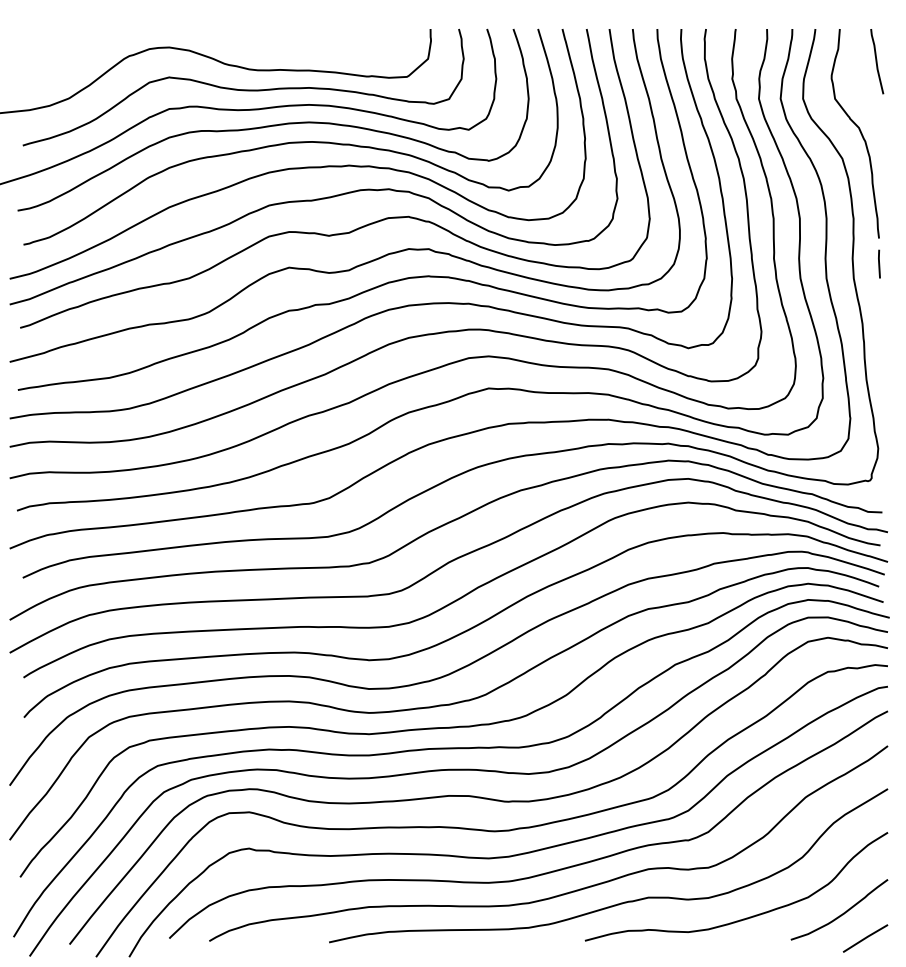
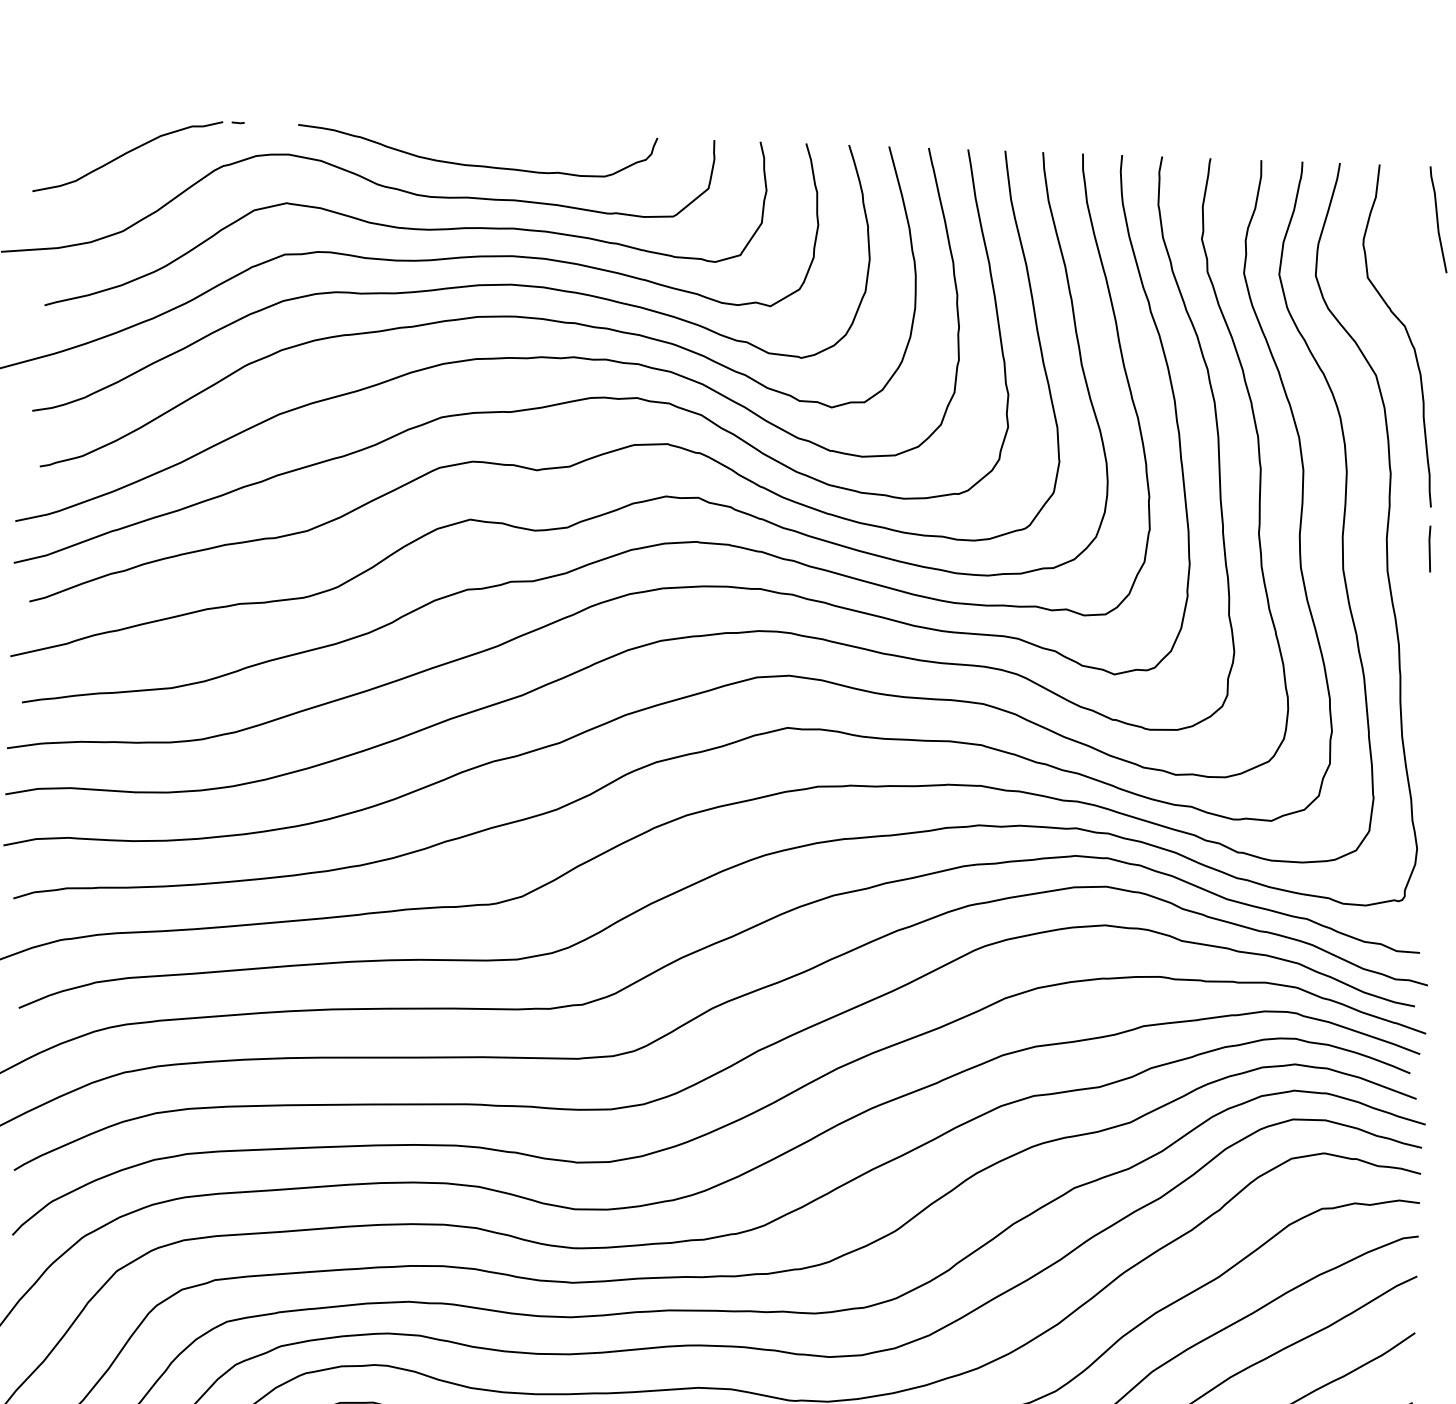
curve: (285, 49) -> (477, 164), added
part: (76, 52) -> (137, 157), added

